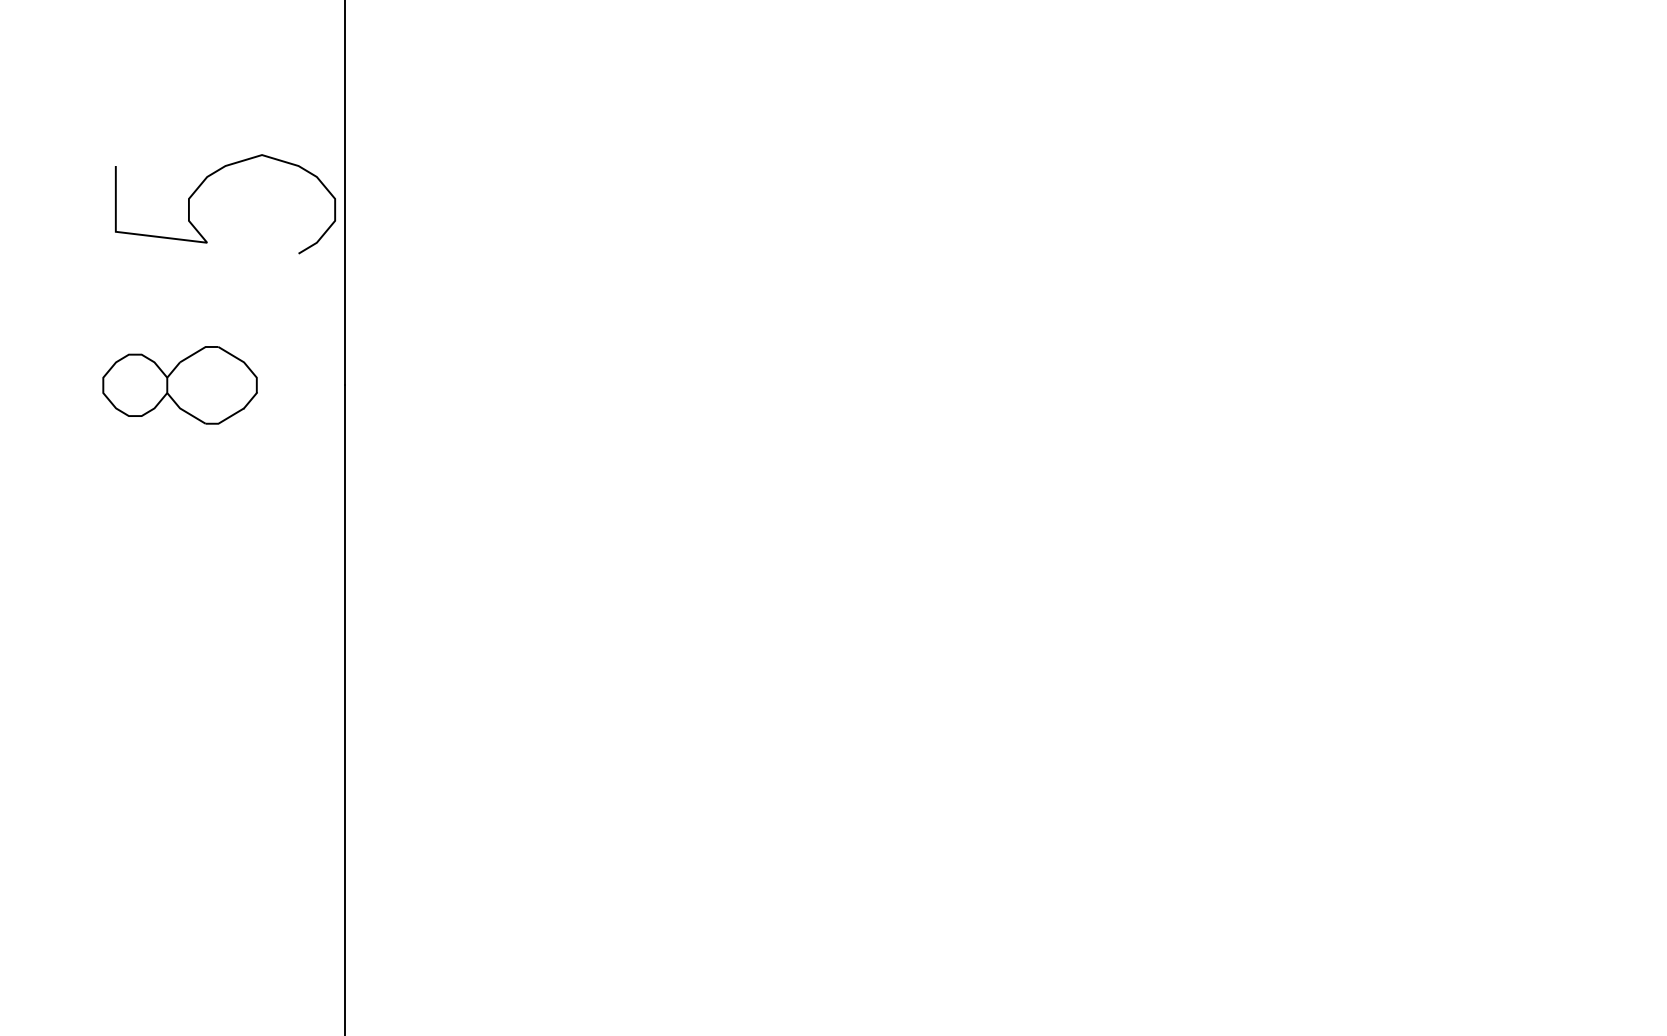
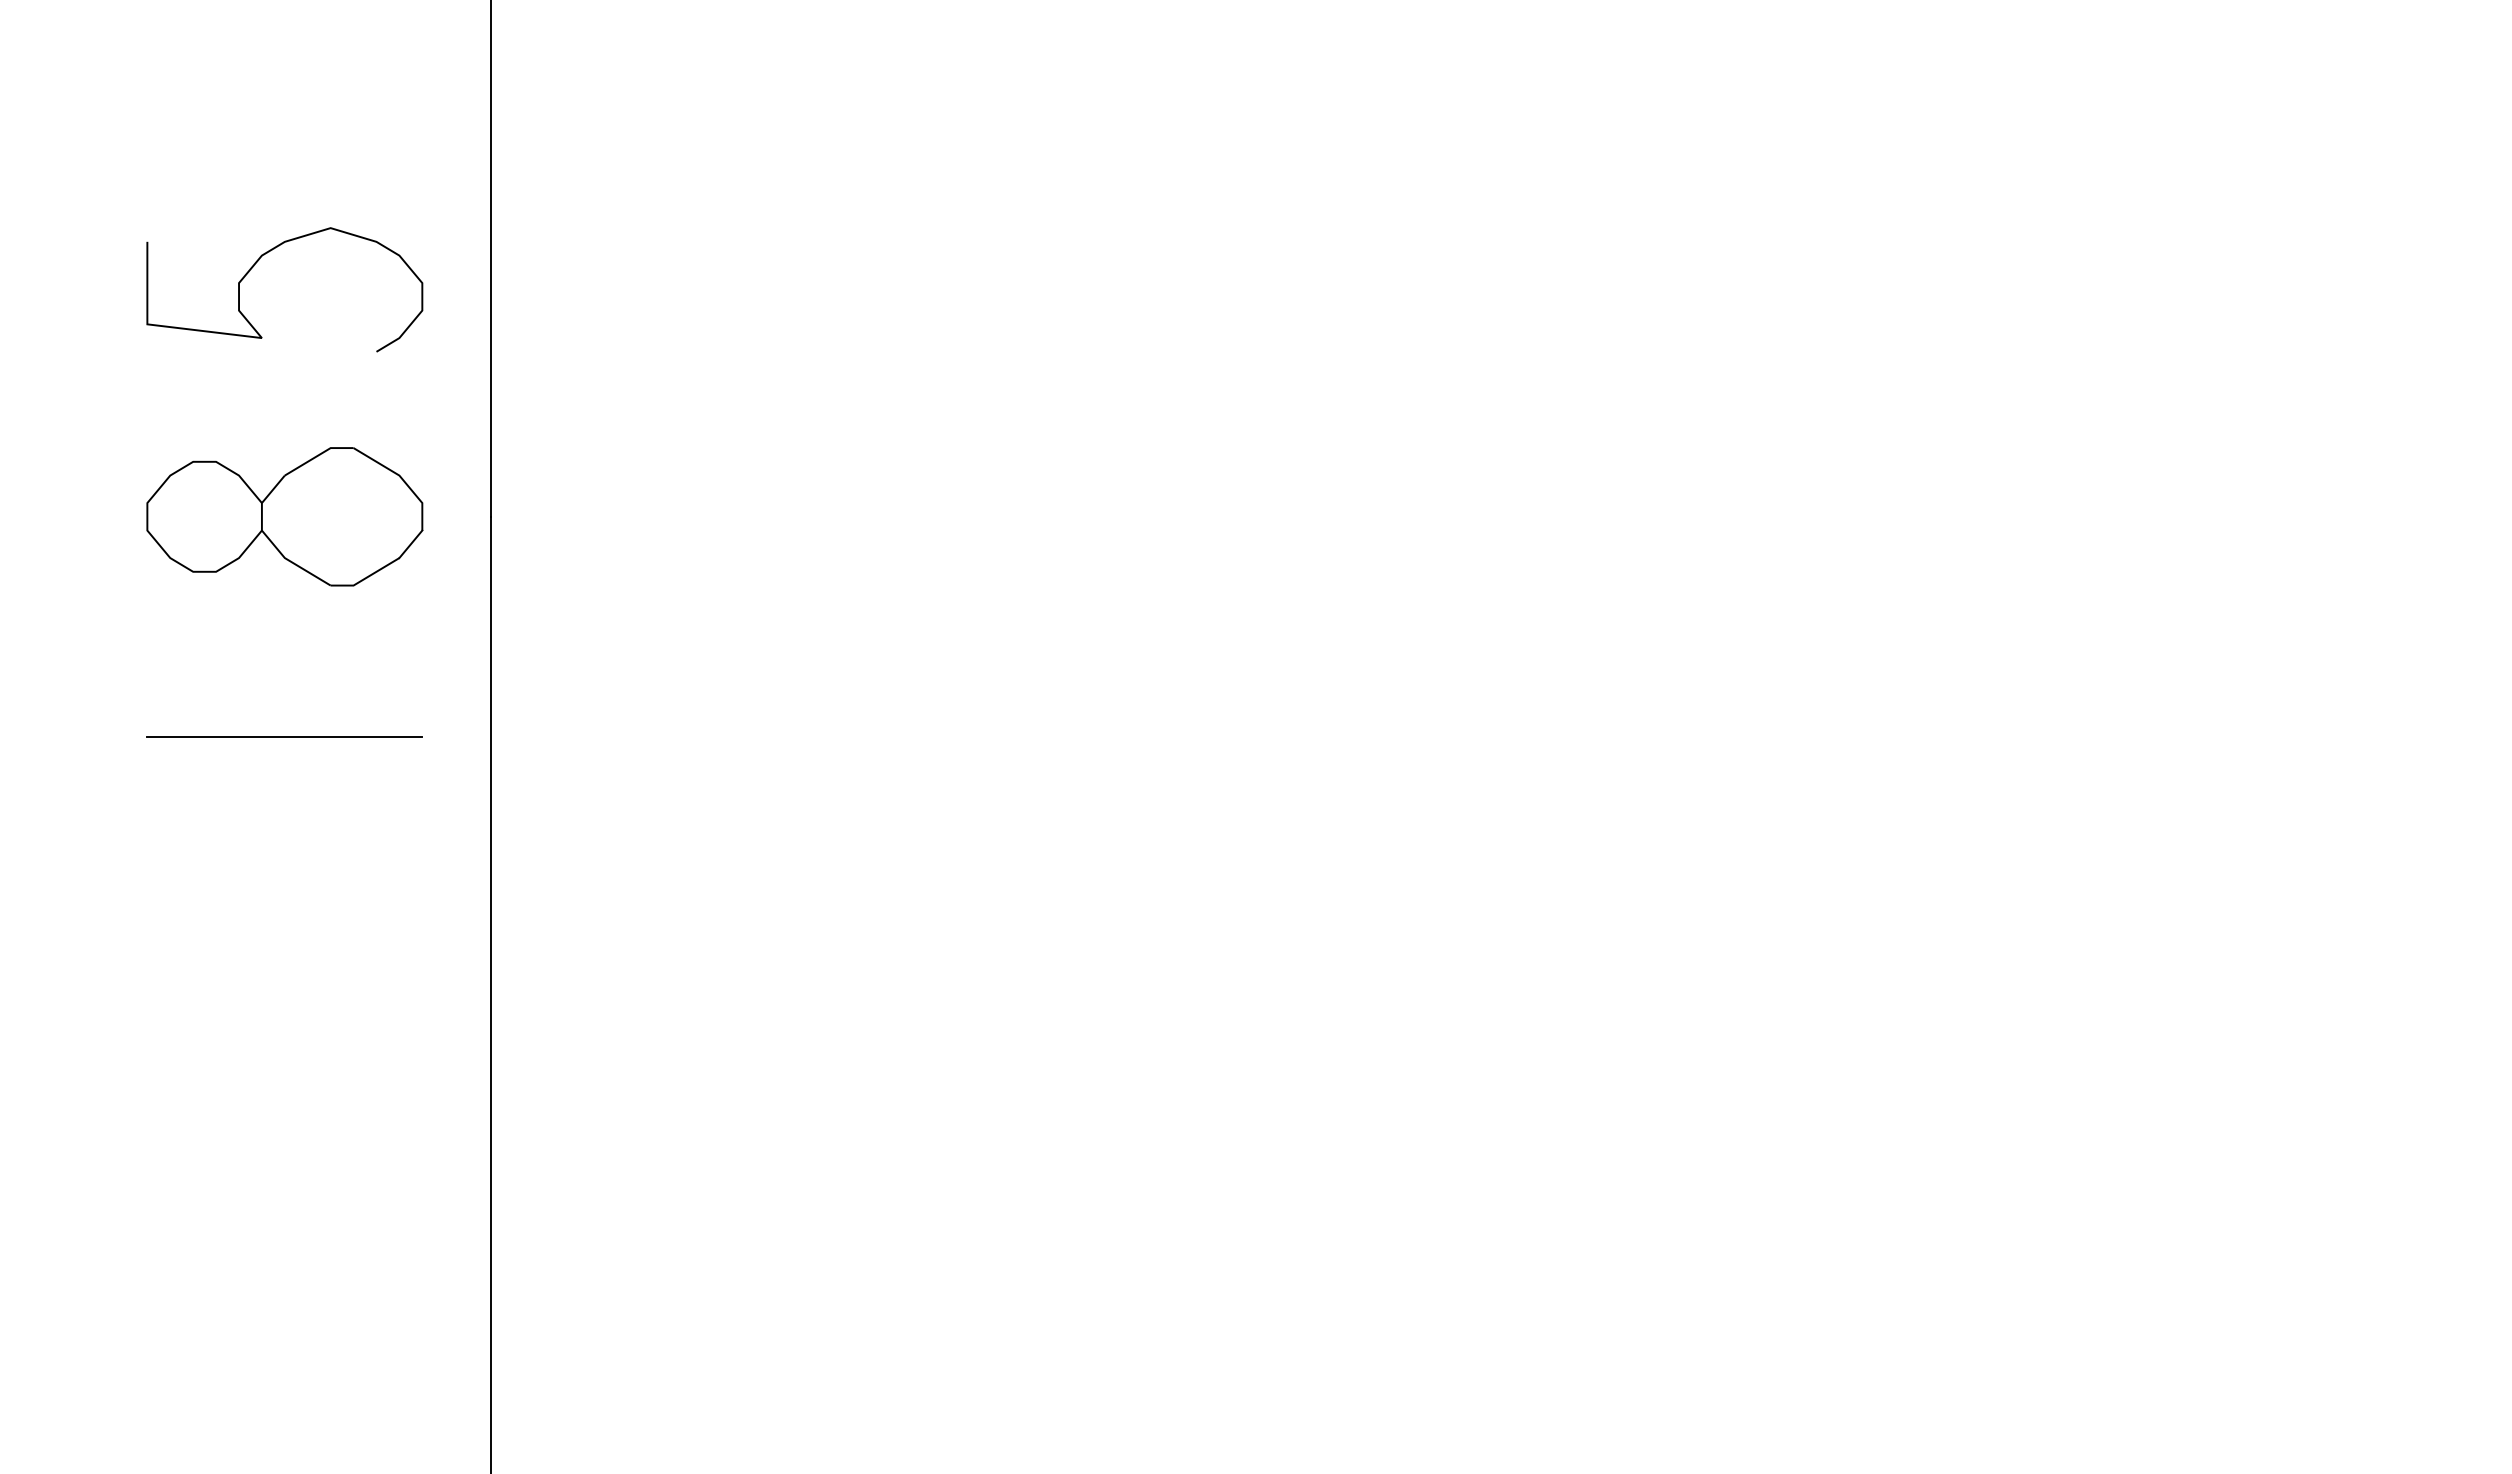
curve: (201, 185) -> (254, 266), moved
part: (179, 385) -> (284, 516), size x1.43
line: (179, 560) -> (284, 736), added

